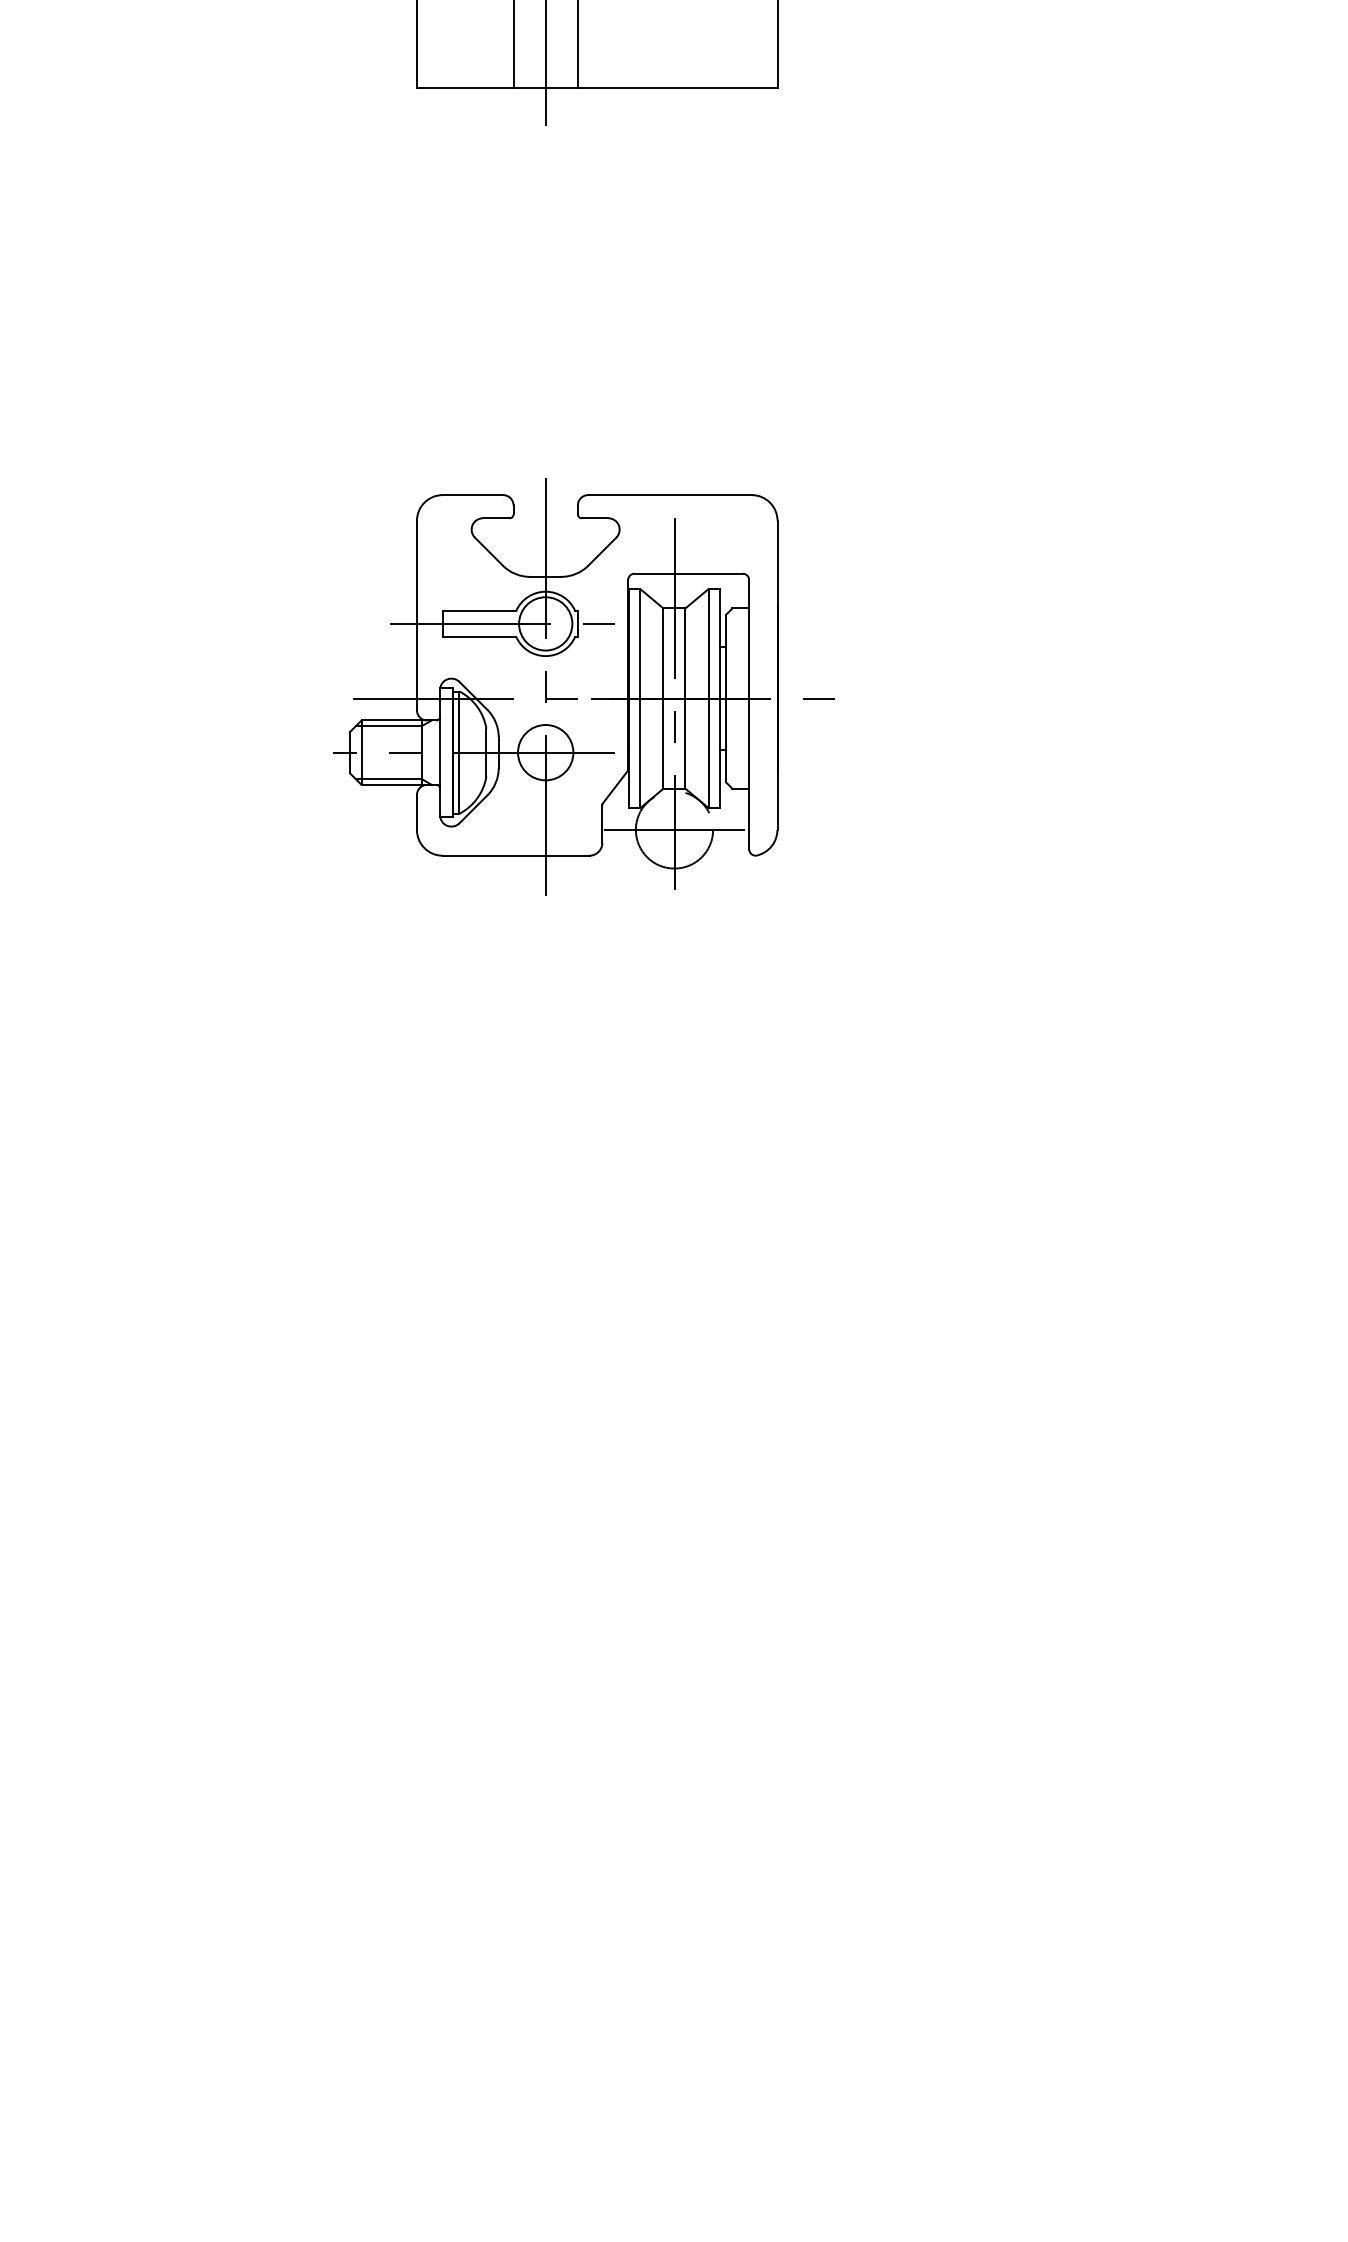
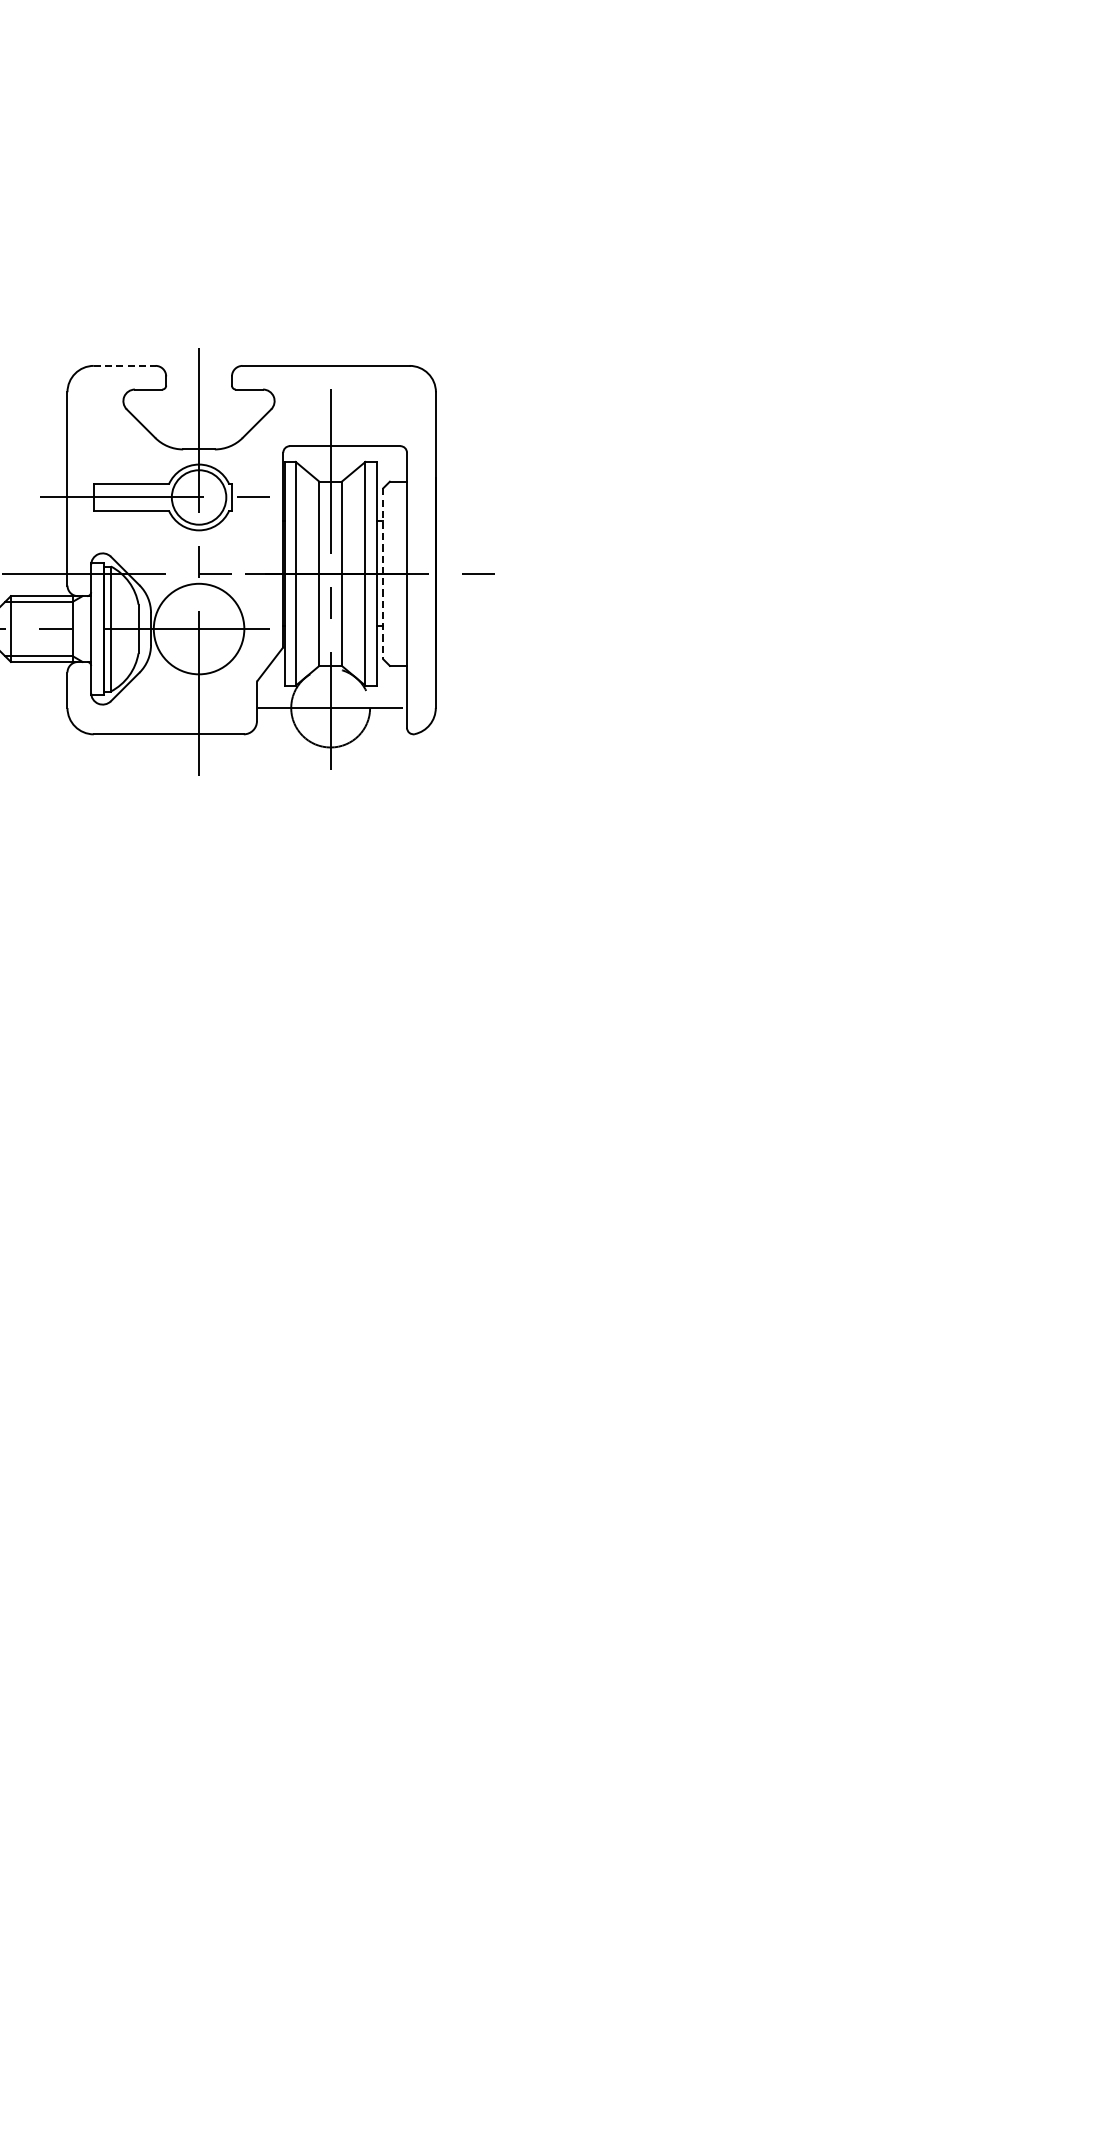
line: (473, 495) -> (125, 366), solid -> dashed
line: (726, 698) -> (383, 573), solid -> dashed
circle: (545, 752) -> (198, 628), size x1.6

